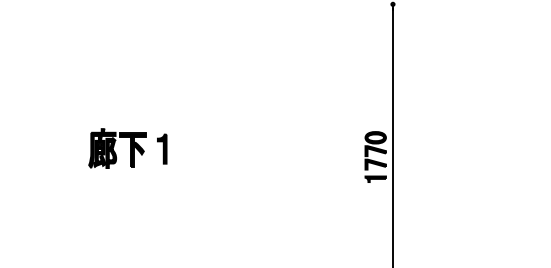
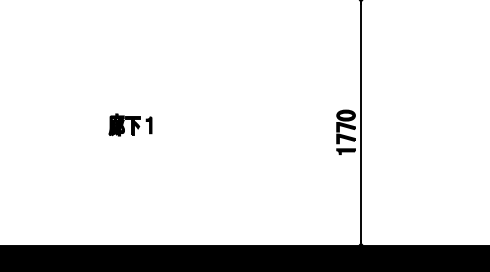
part: (127, 148) -> (130, 124), size x0.62

